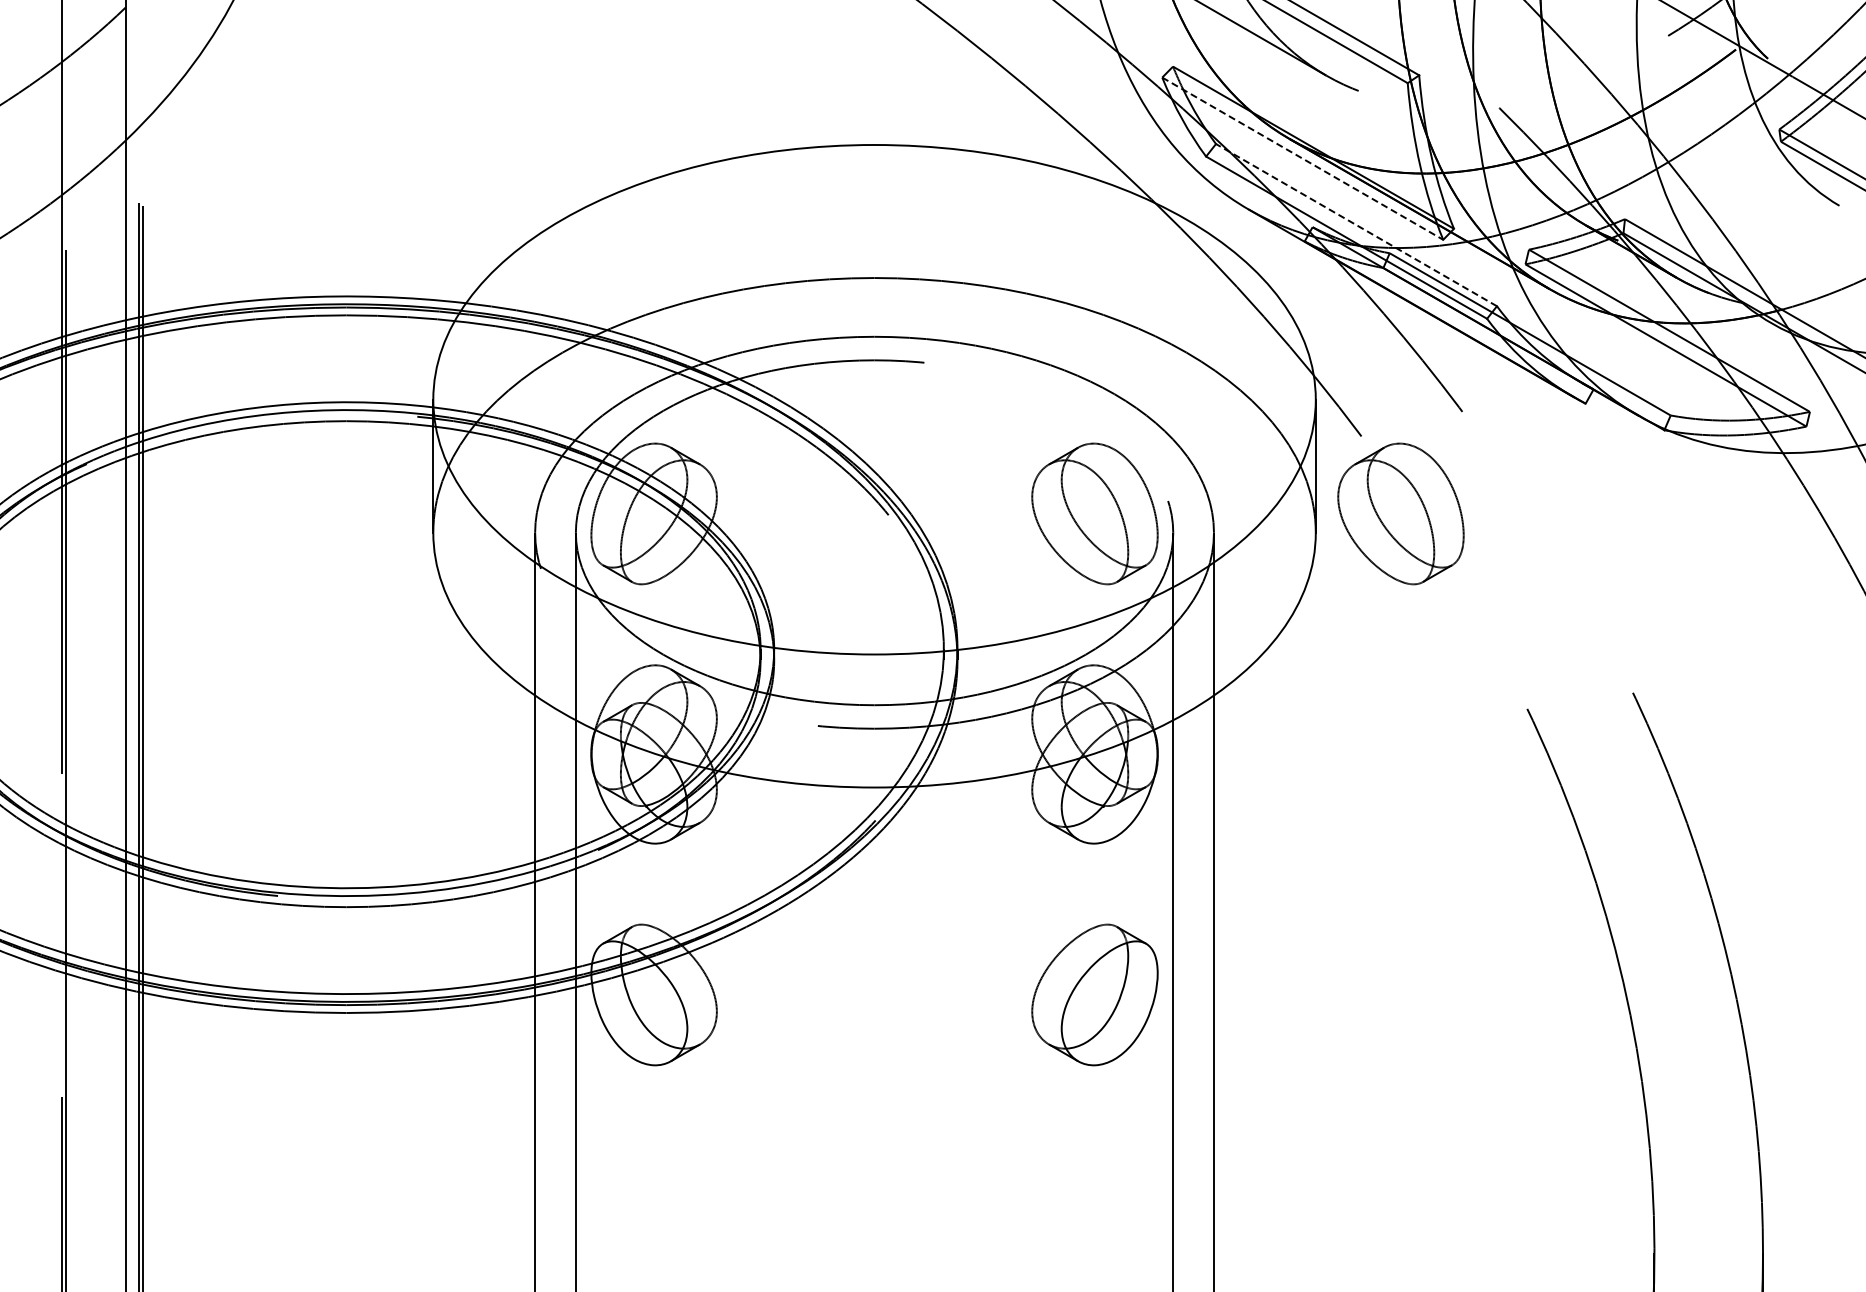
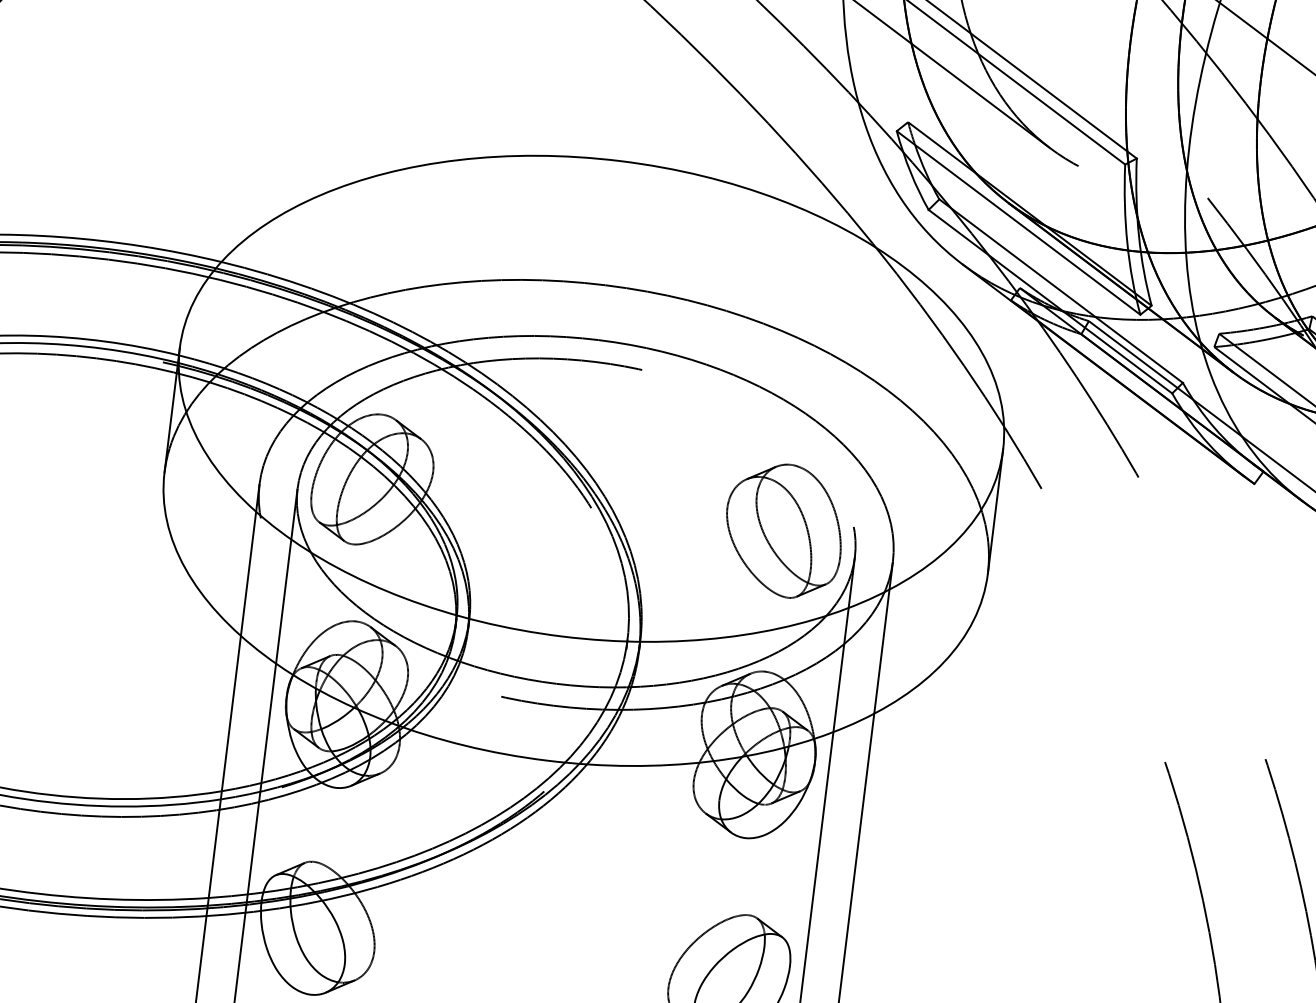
line: (1303, 158) -> (1019, 222), dashed -> solid
line: (1356, 224) -> (1061, 290), dashed -> solid
part: (1400, 513) -> (1069, 565), removed

